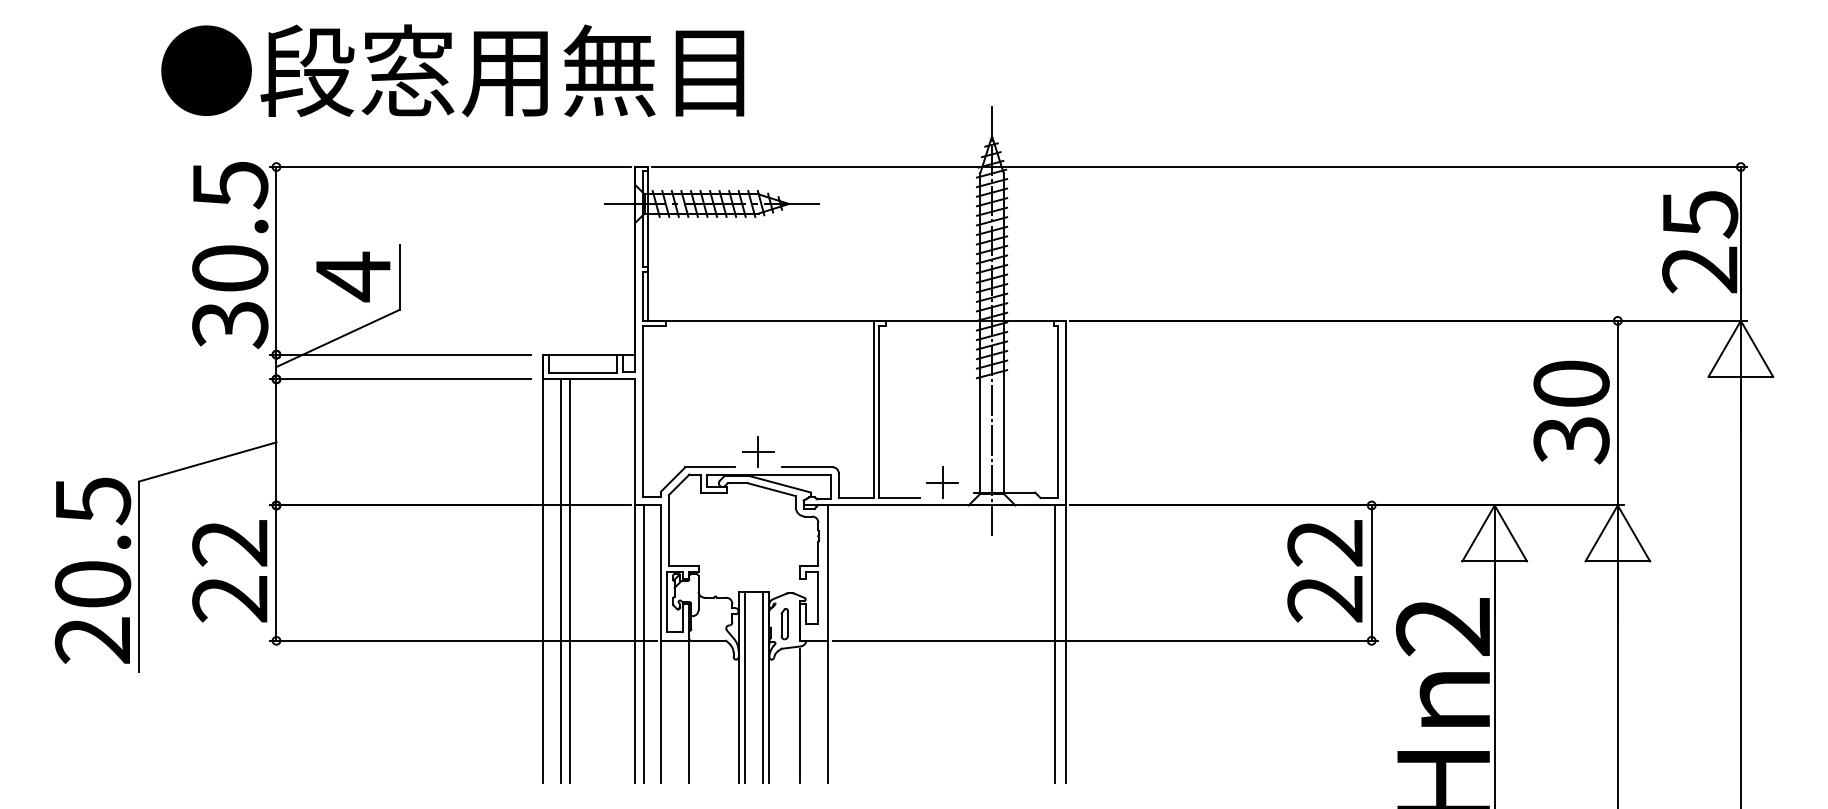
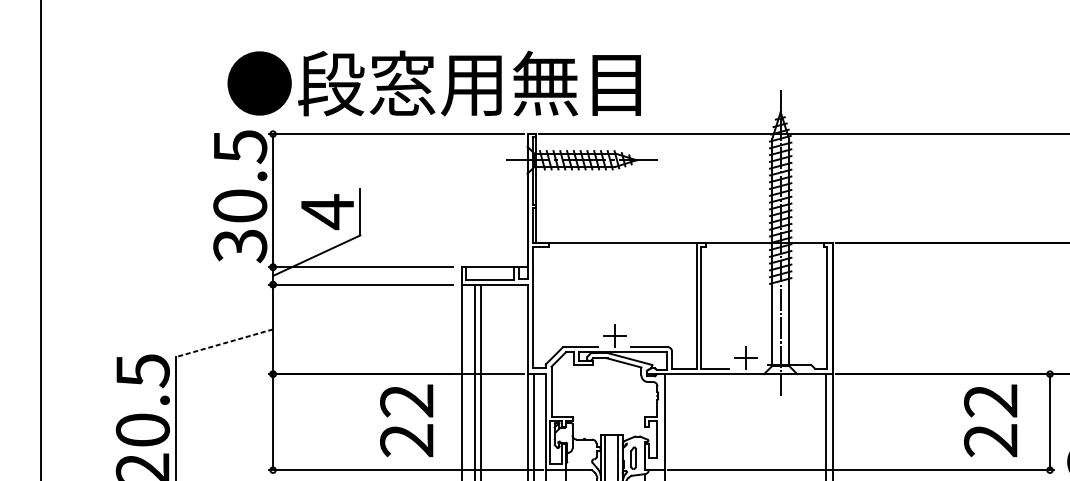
text: (452, 70) -> (434, 83), moved
line: (207, 462) -> (224, 343), solid -> dashed
text: (229, 571) -> (406, 420), moved
text: (1324, 571) -> (990, 420), moved

